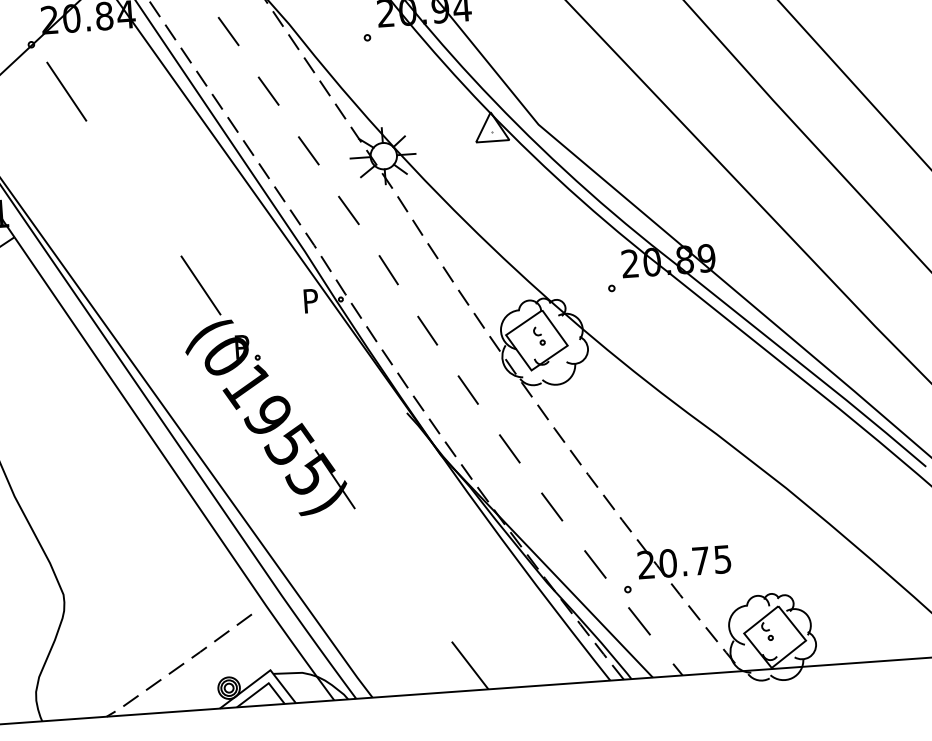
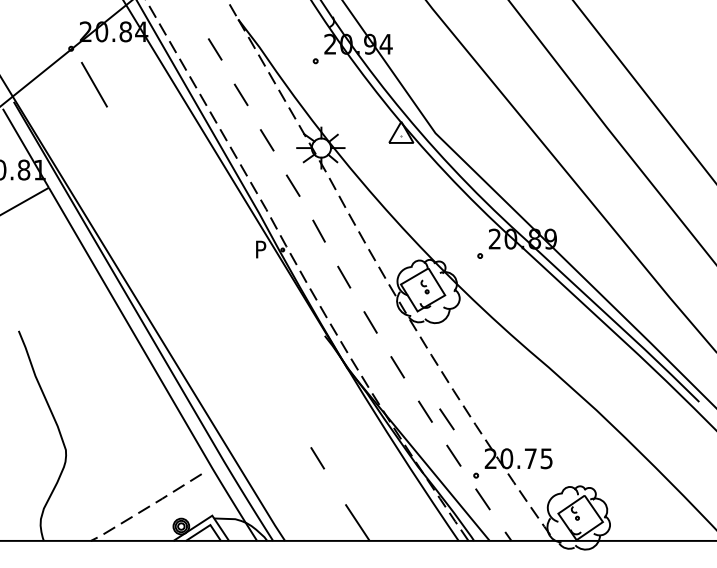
part: (266, 383) -> (224, 307), removed
line: (581, 515) -> (446, 419), added
line: (408, 581) -> (317, 458), added

